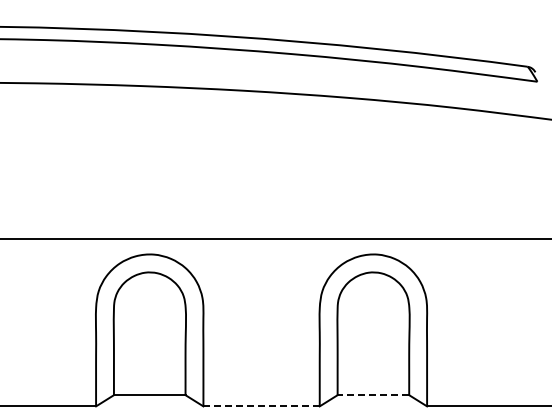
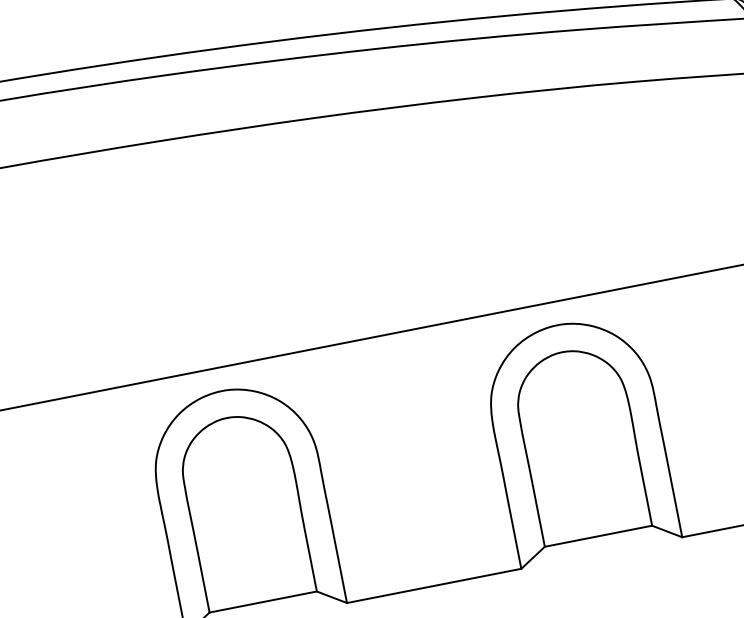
line: (373, 395) -> (598, 536), dashed -> solid
line: (261, 406) -> (434, 586), dashed -> solid

